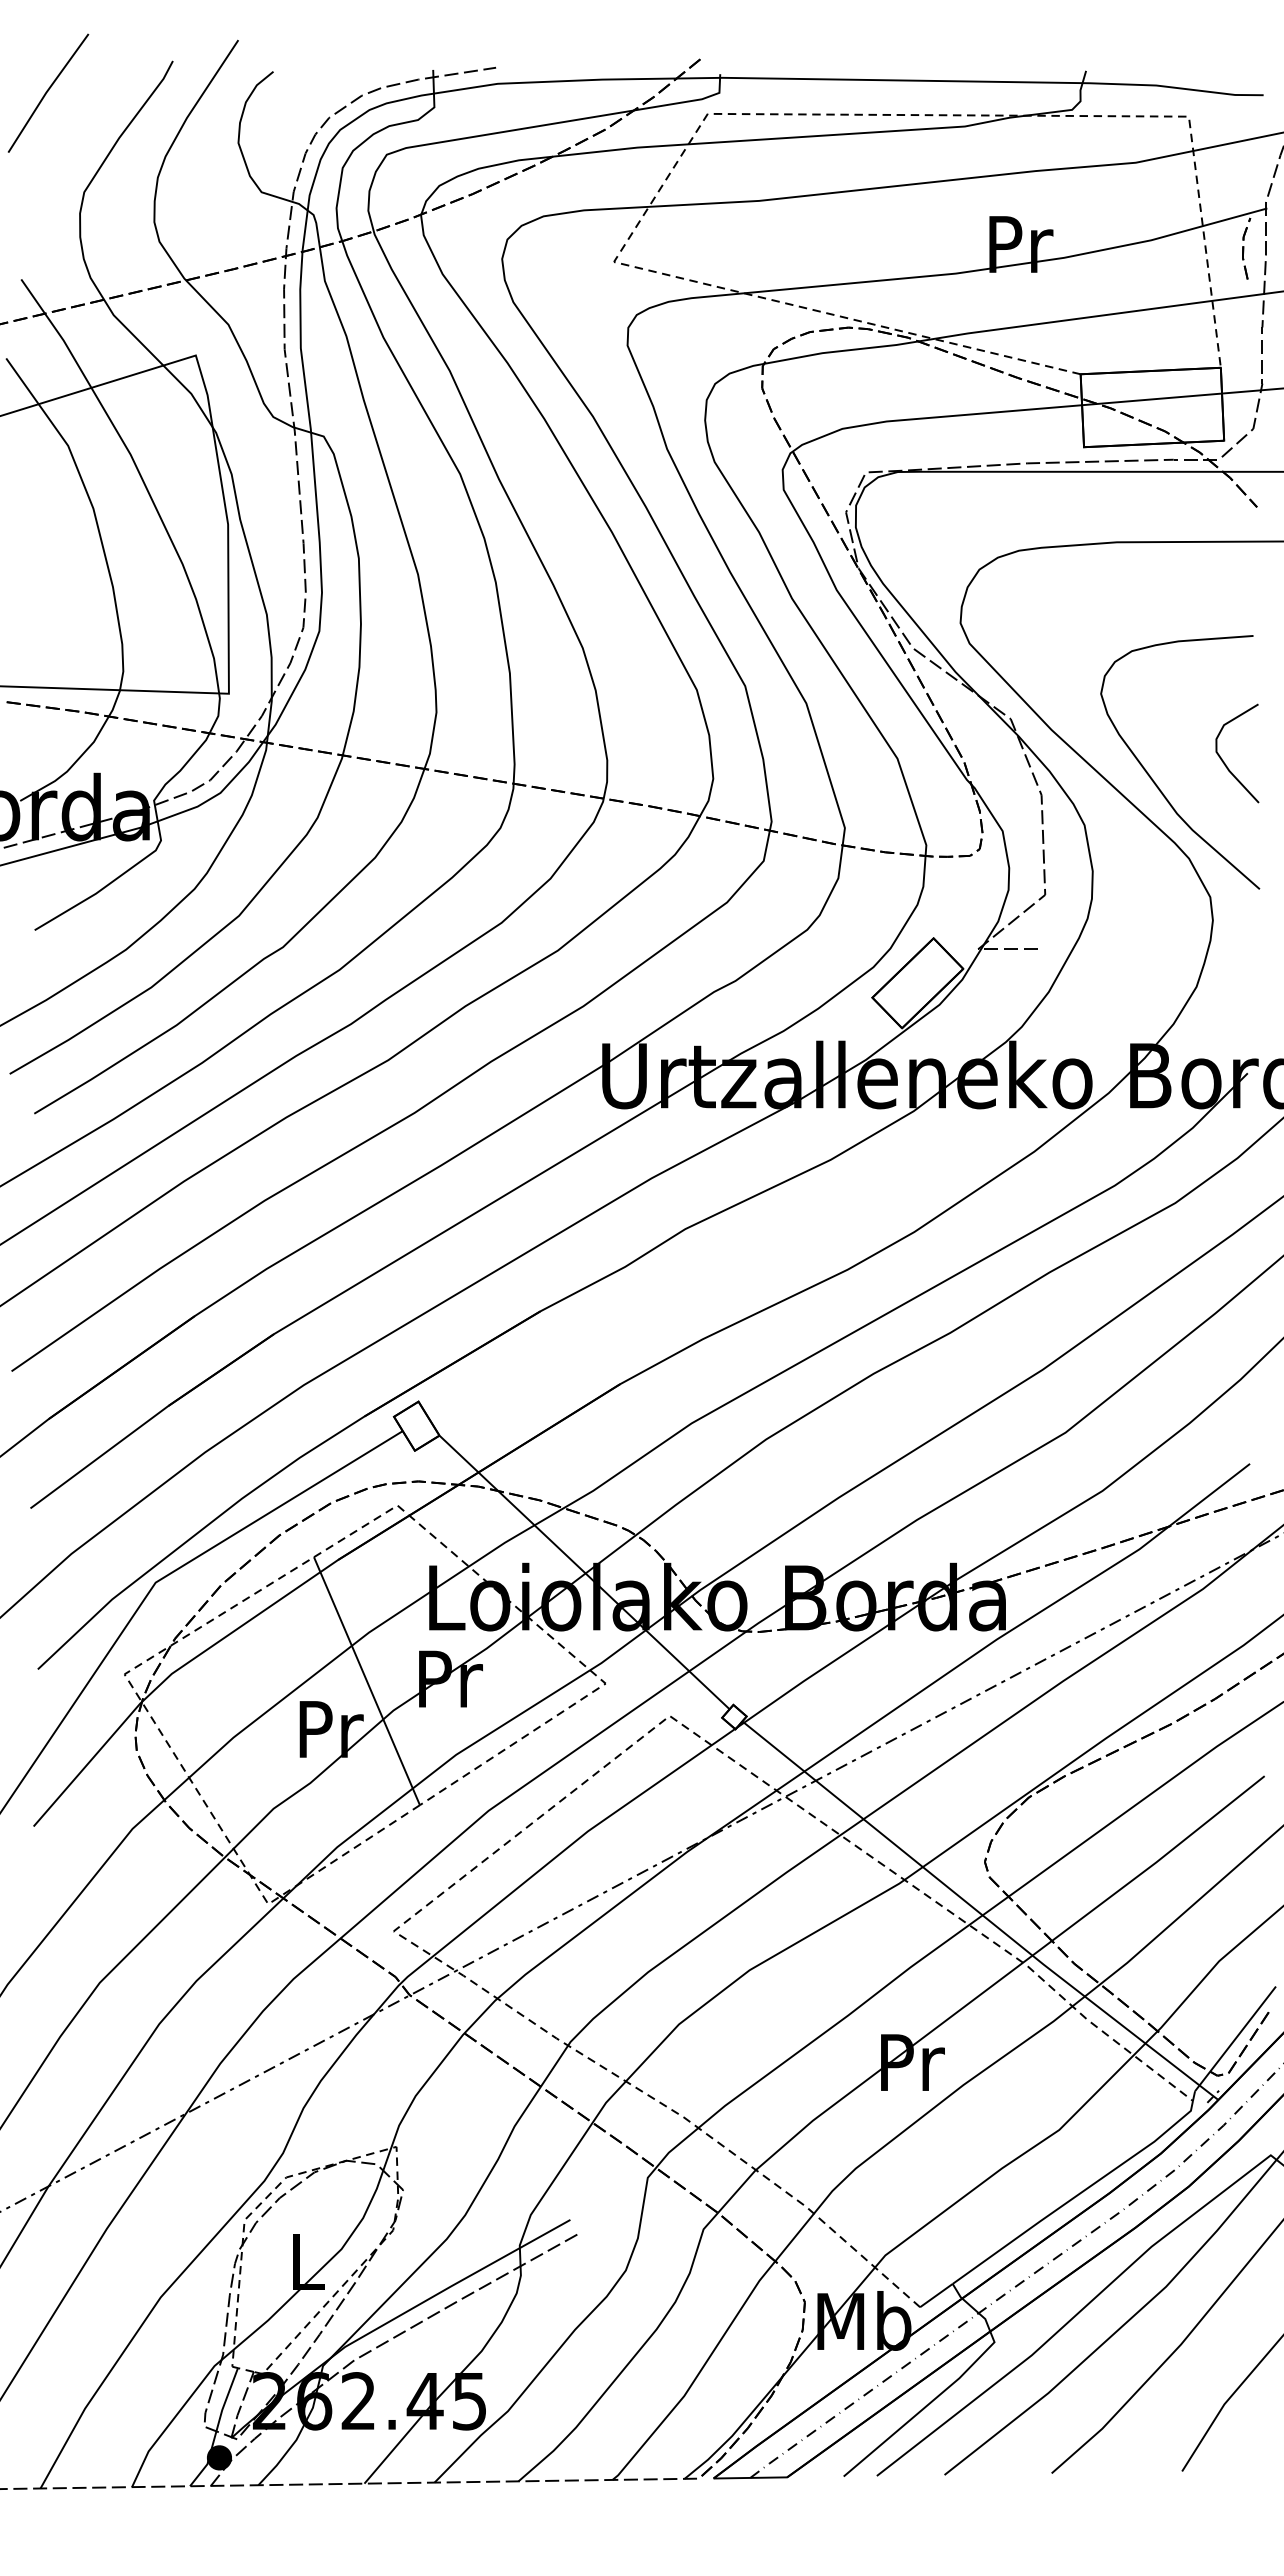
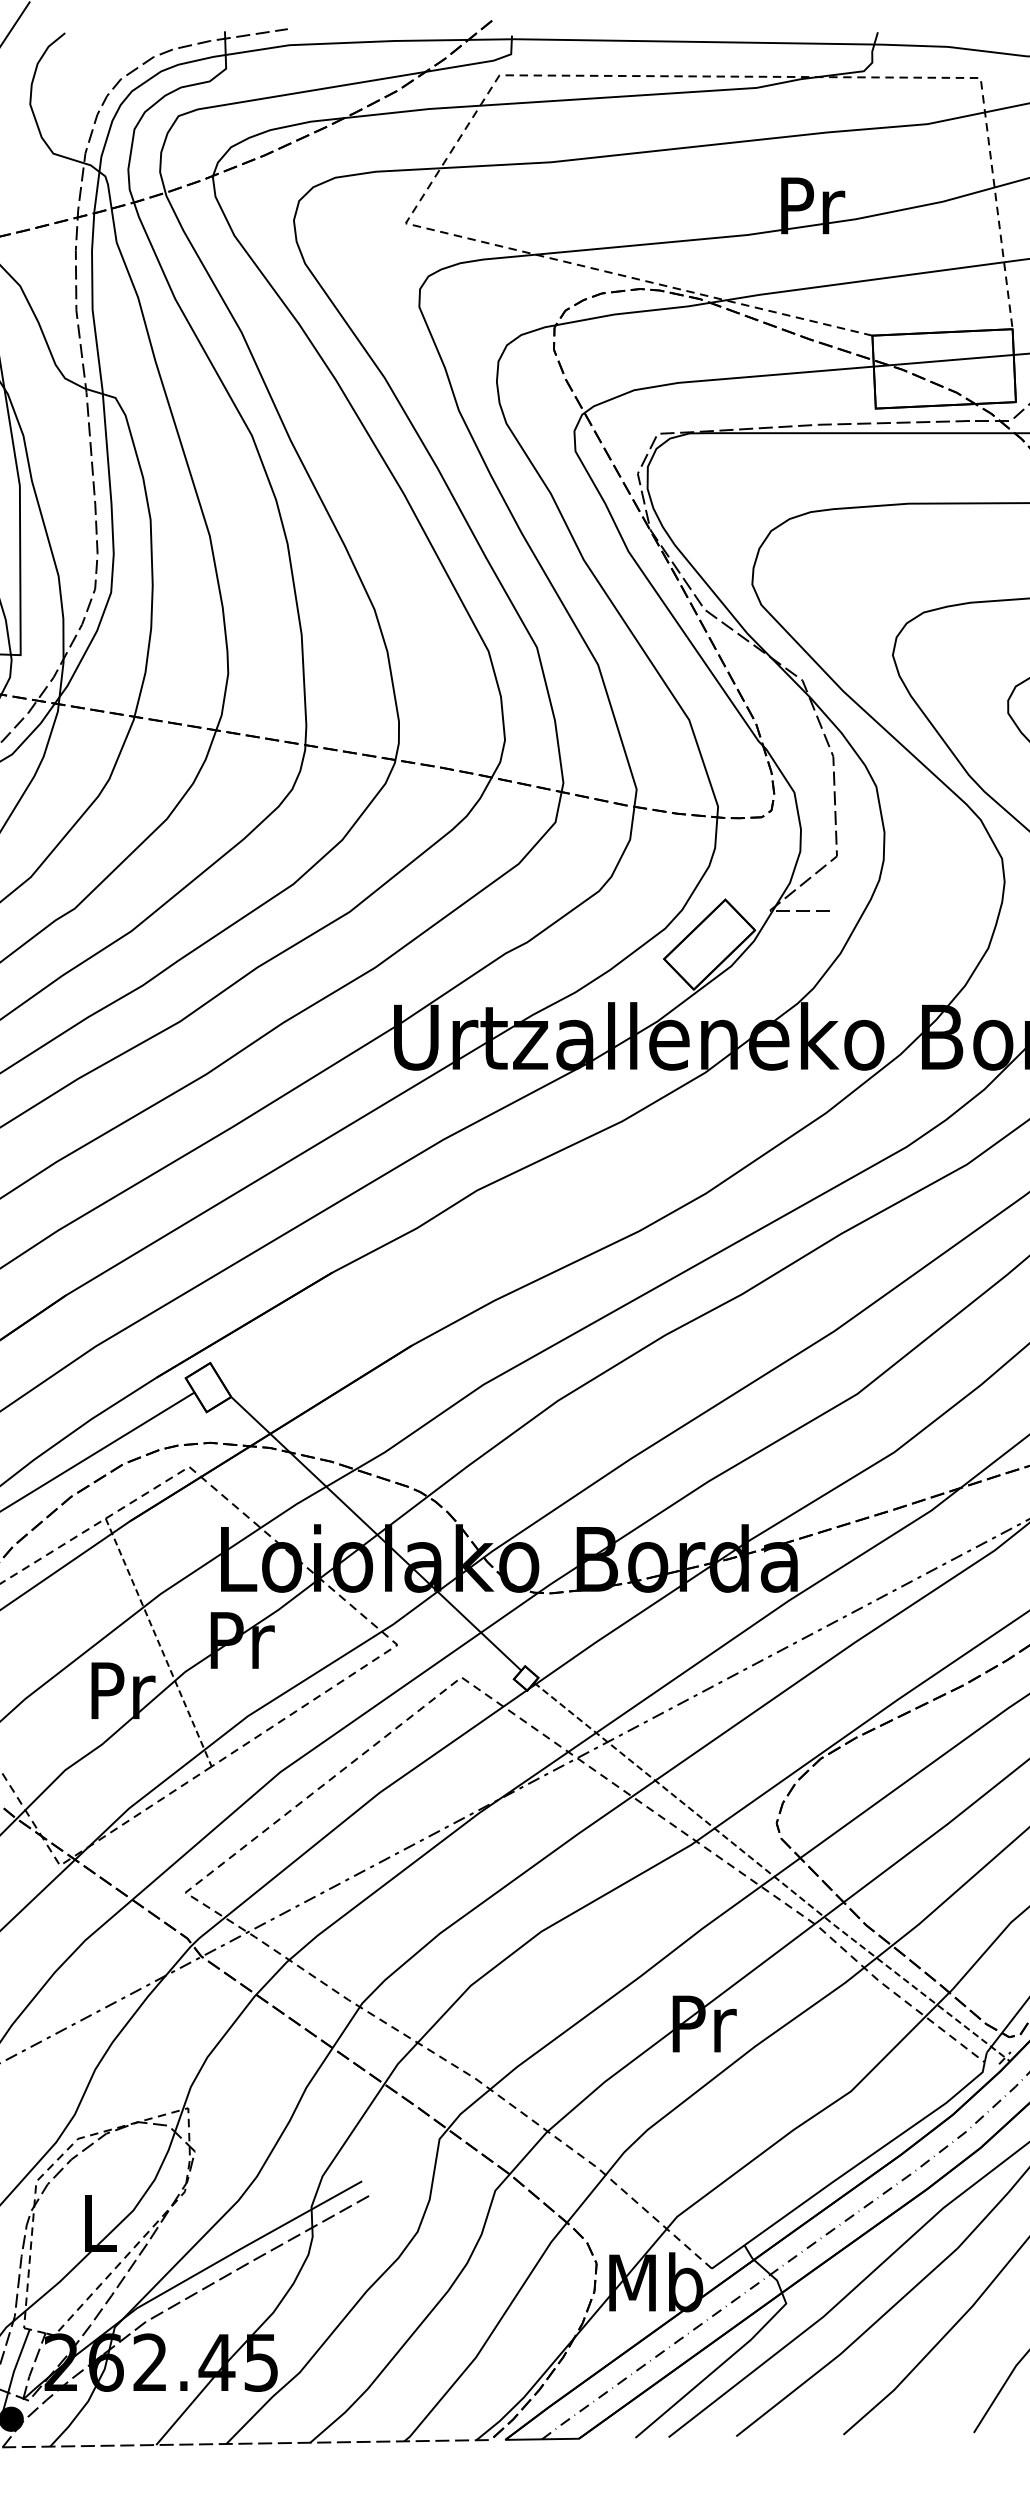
line: (366, 1681) -> (158, 1642), solid -> dashed
line: (979, 1912) -> (771, 1873), solid -> dashed

